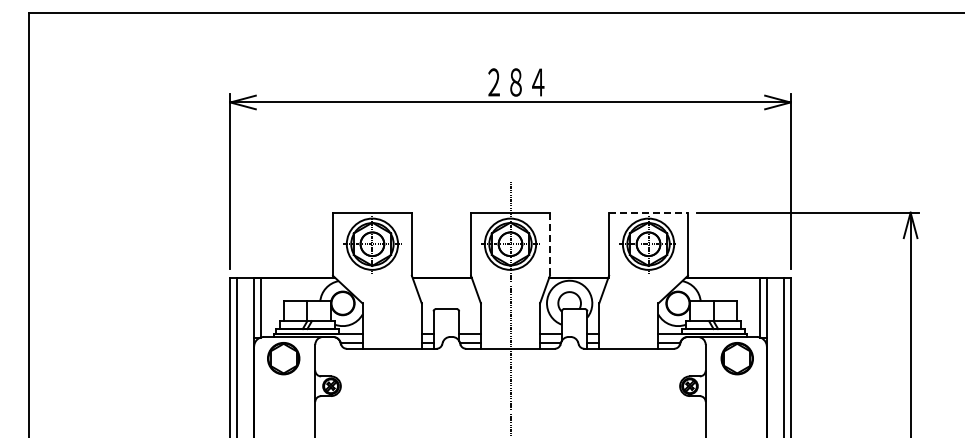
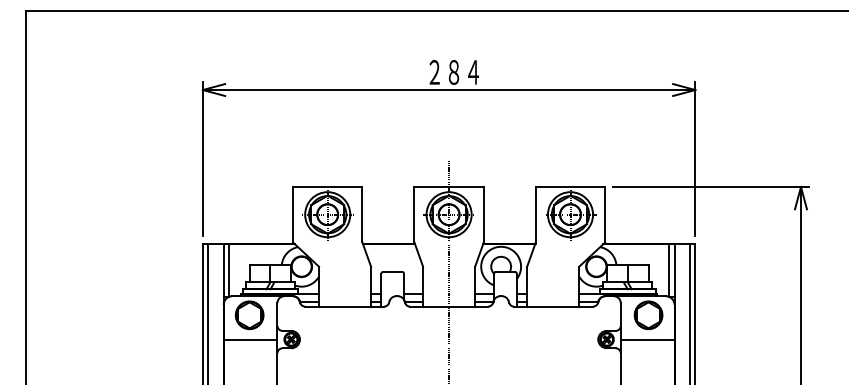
line: (649, 212) -> (571, 186), dashed -> solid
line: (549, 244) -> (483, 214), dashed -> solid
line: (284, 386) -> (250, 339), added
line: (735, 386) -> (646, 339), added

